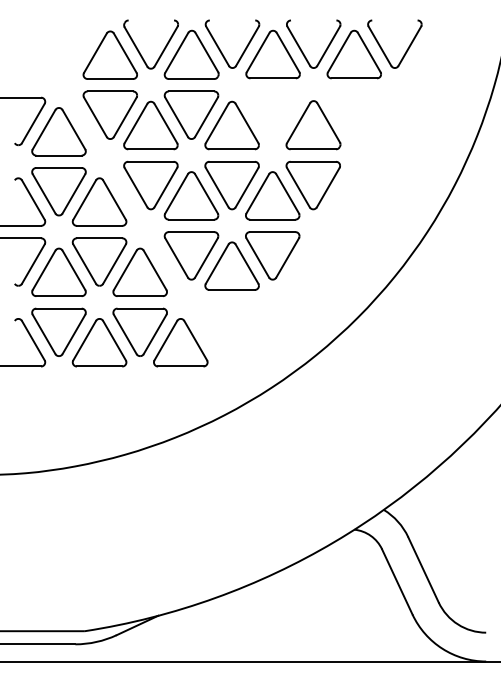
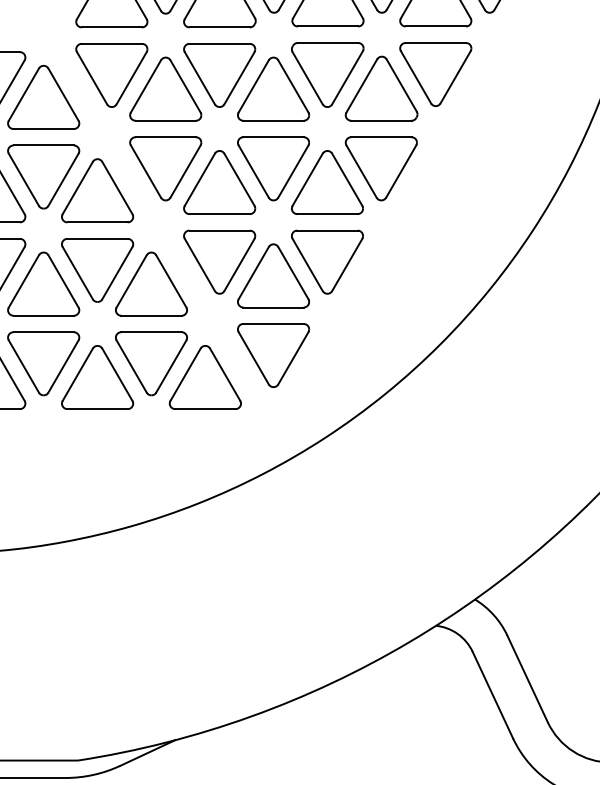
part: (272, 114) -> (327, 74), added
part: (353, 114) -> (434, 74), added
part: (231, 325) -> (272, 354), added

